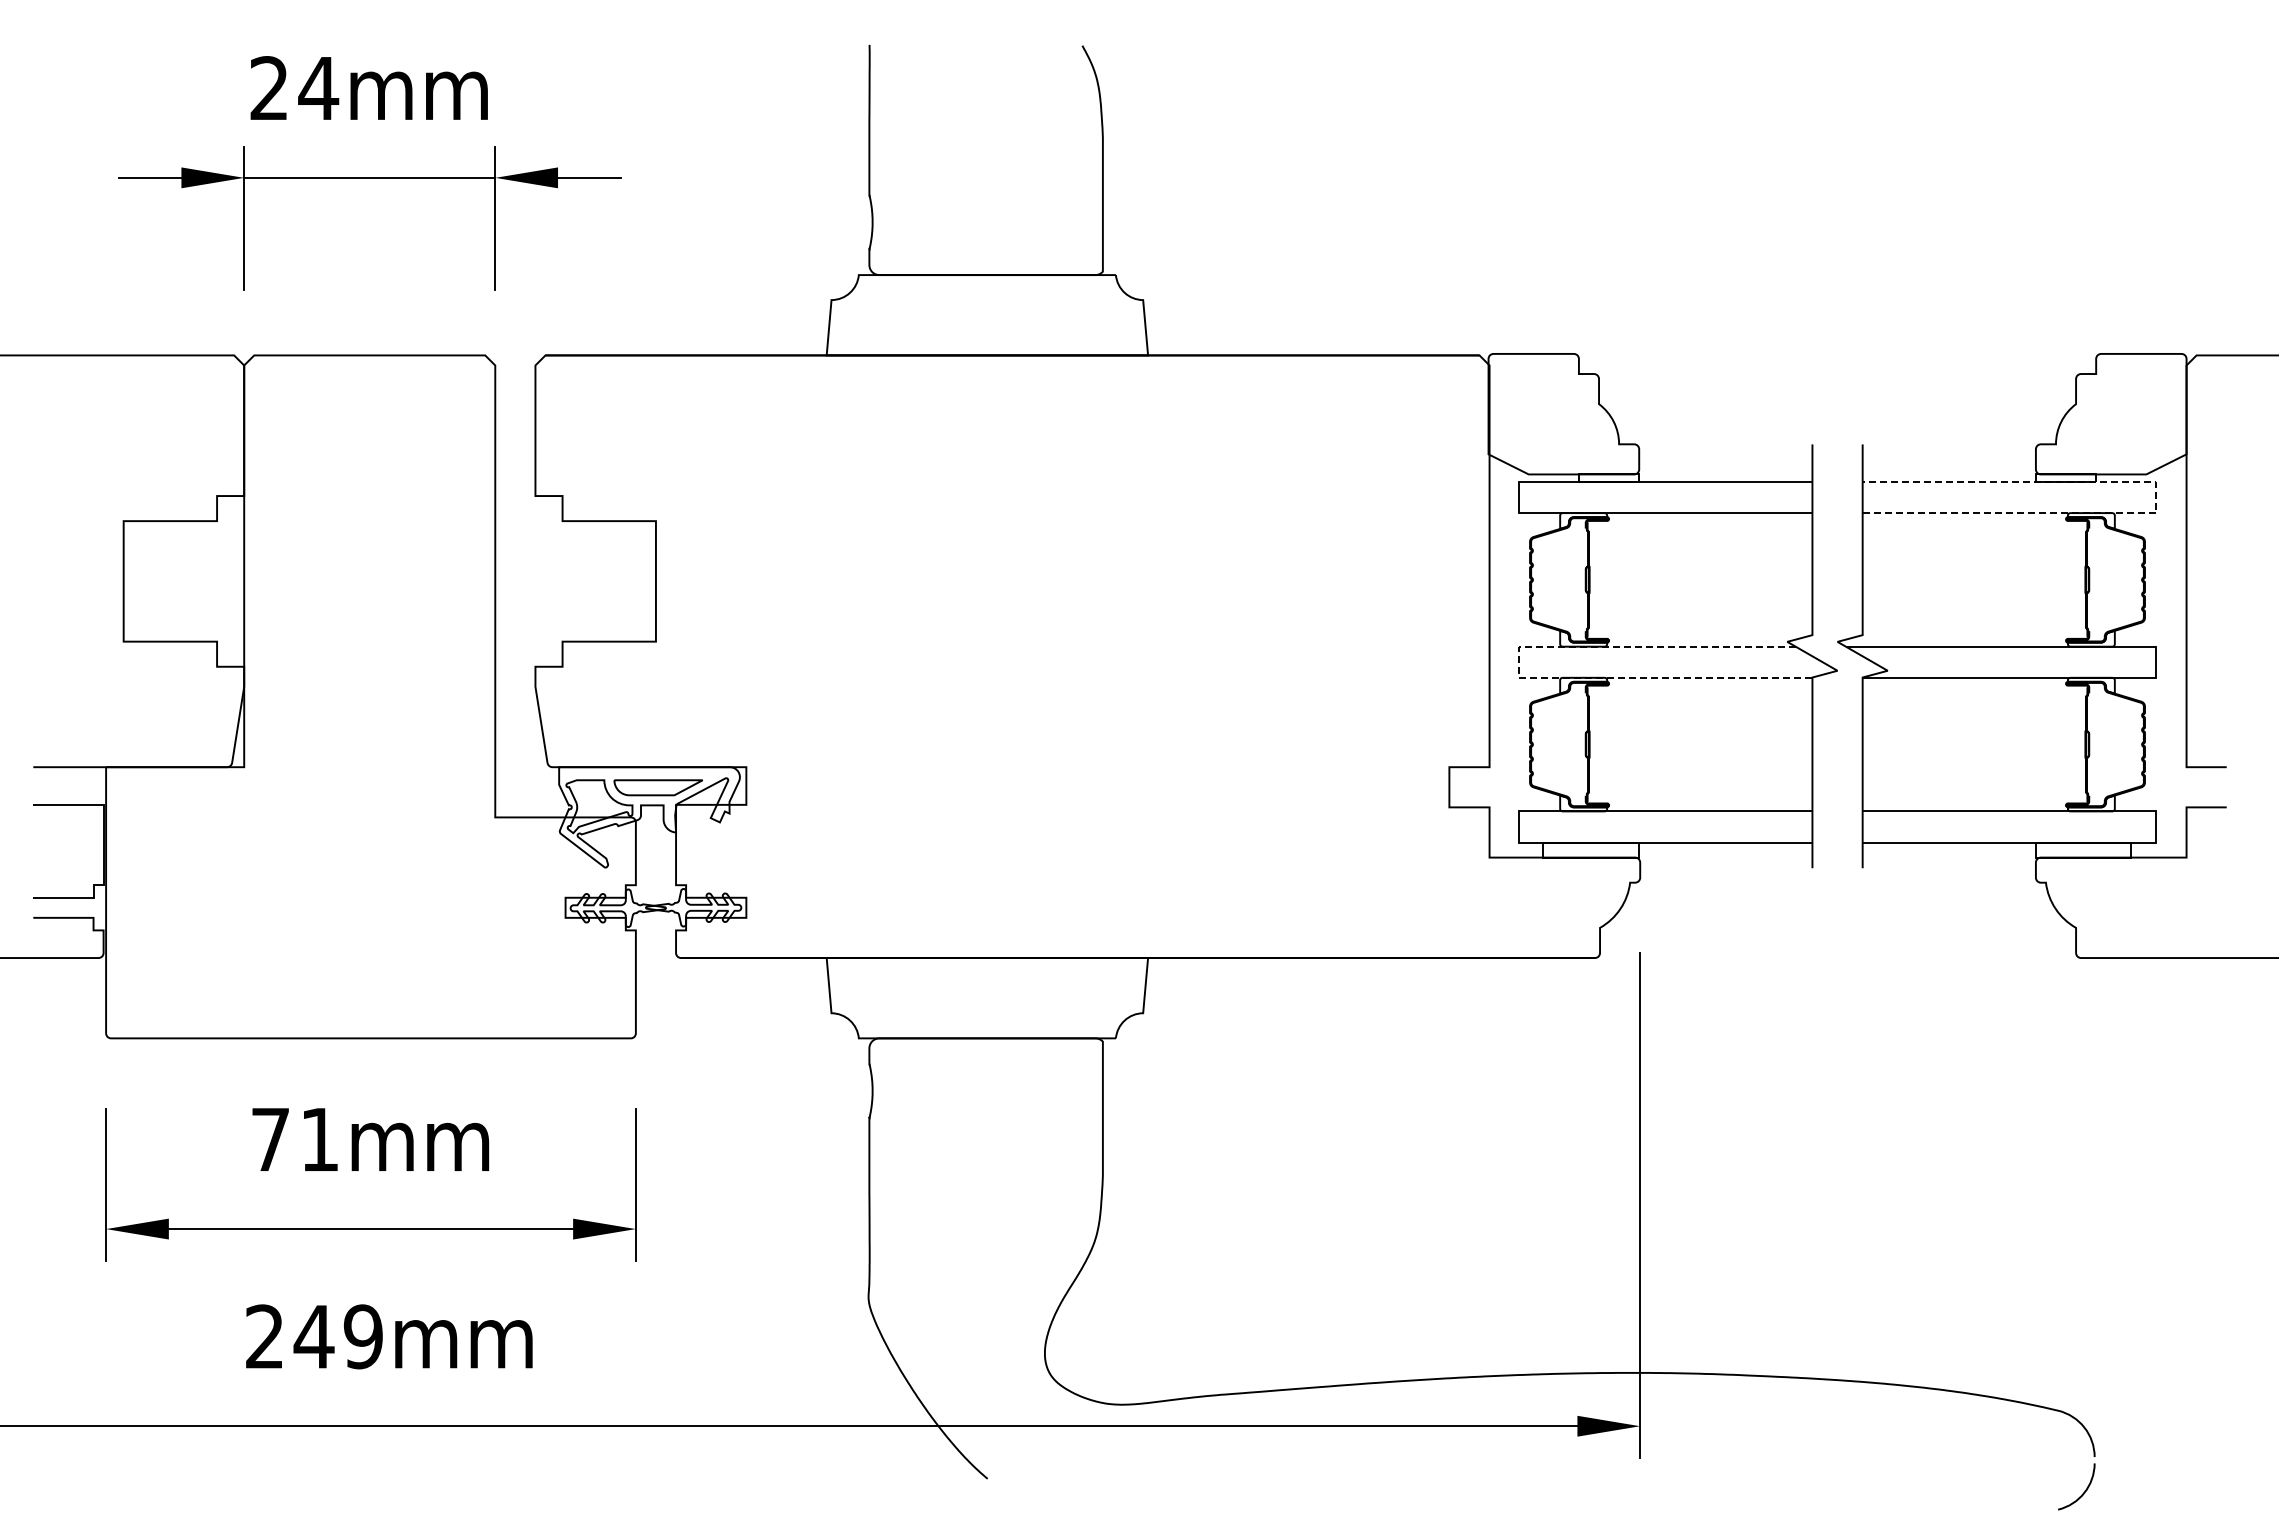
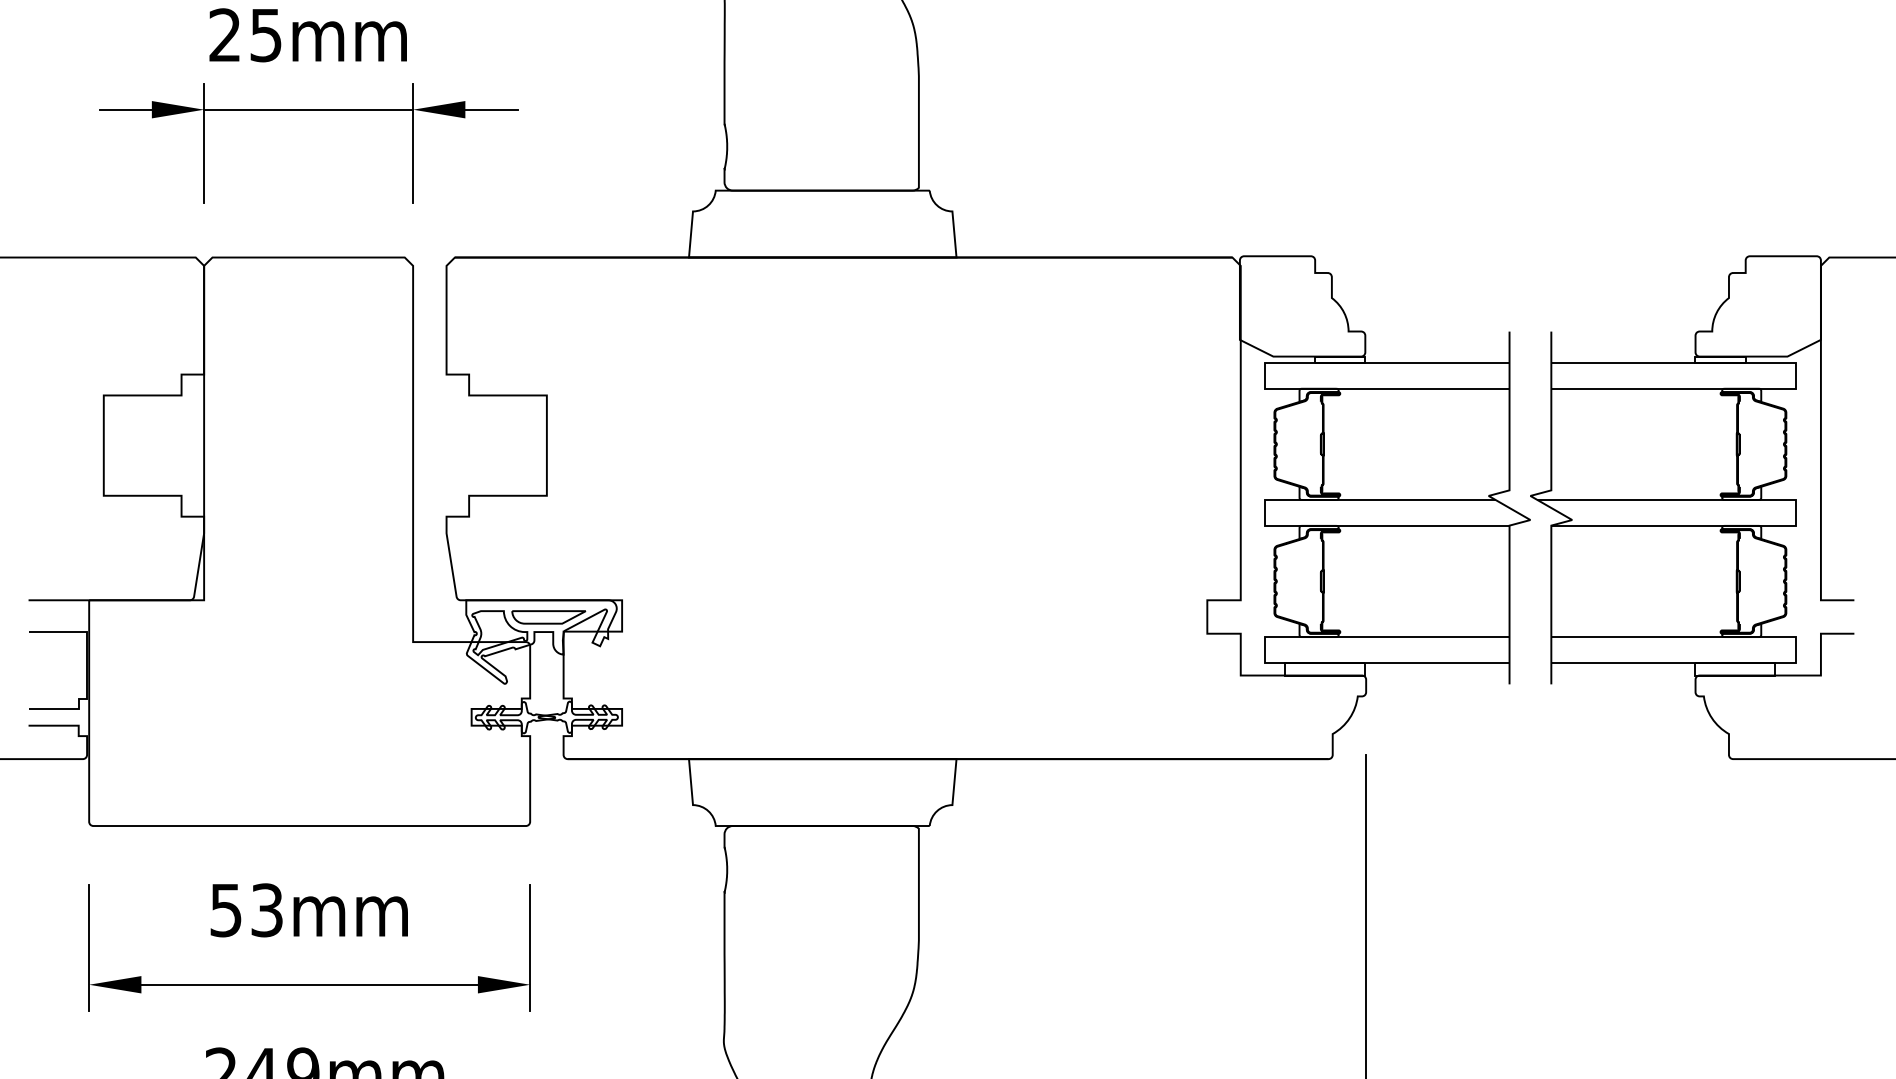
text: (318, 88) -> (265, 35), 24mm -> 25mm
line: (2156, 497) -> (1795, 375), dashed -> solid
line: (1518, 671) -> (1264, 520), dashed -> solid
text: (295, 1139) -> (246, 910), 71mm -> 53mm

